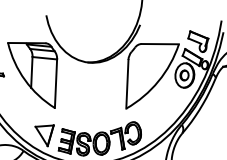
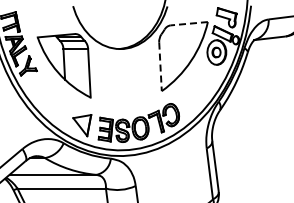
line: (160, 43) -> (189, 23), solid -> dashed
line: (127, 84) -> (160, 67), solid -> dashed

